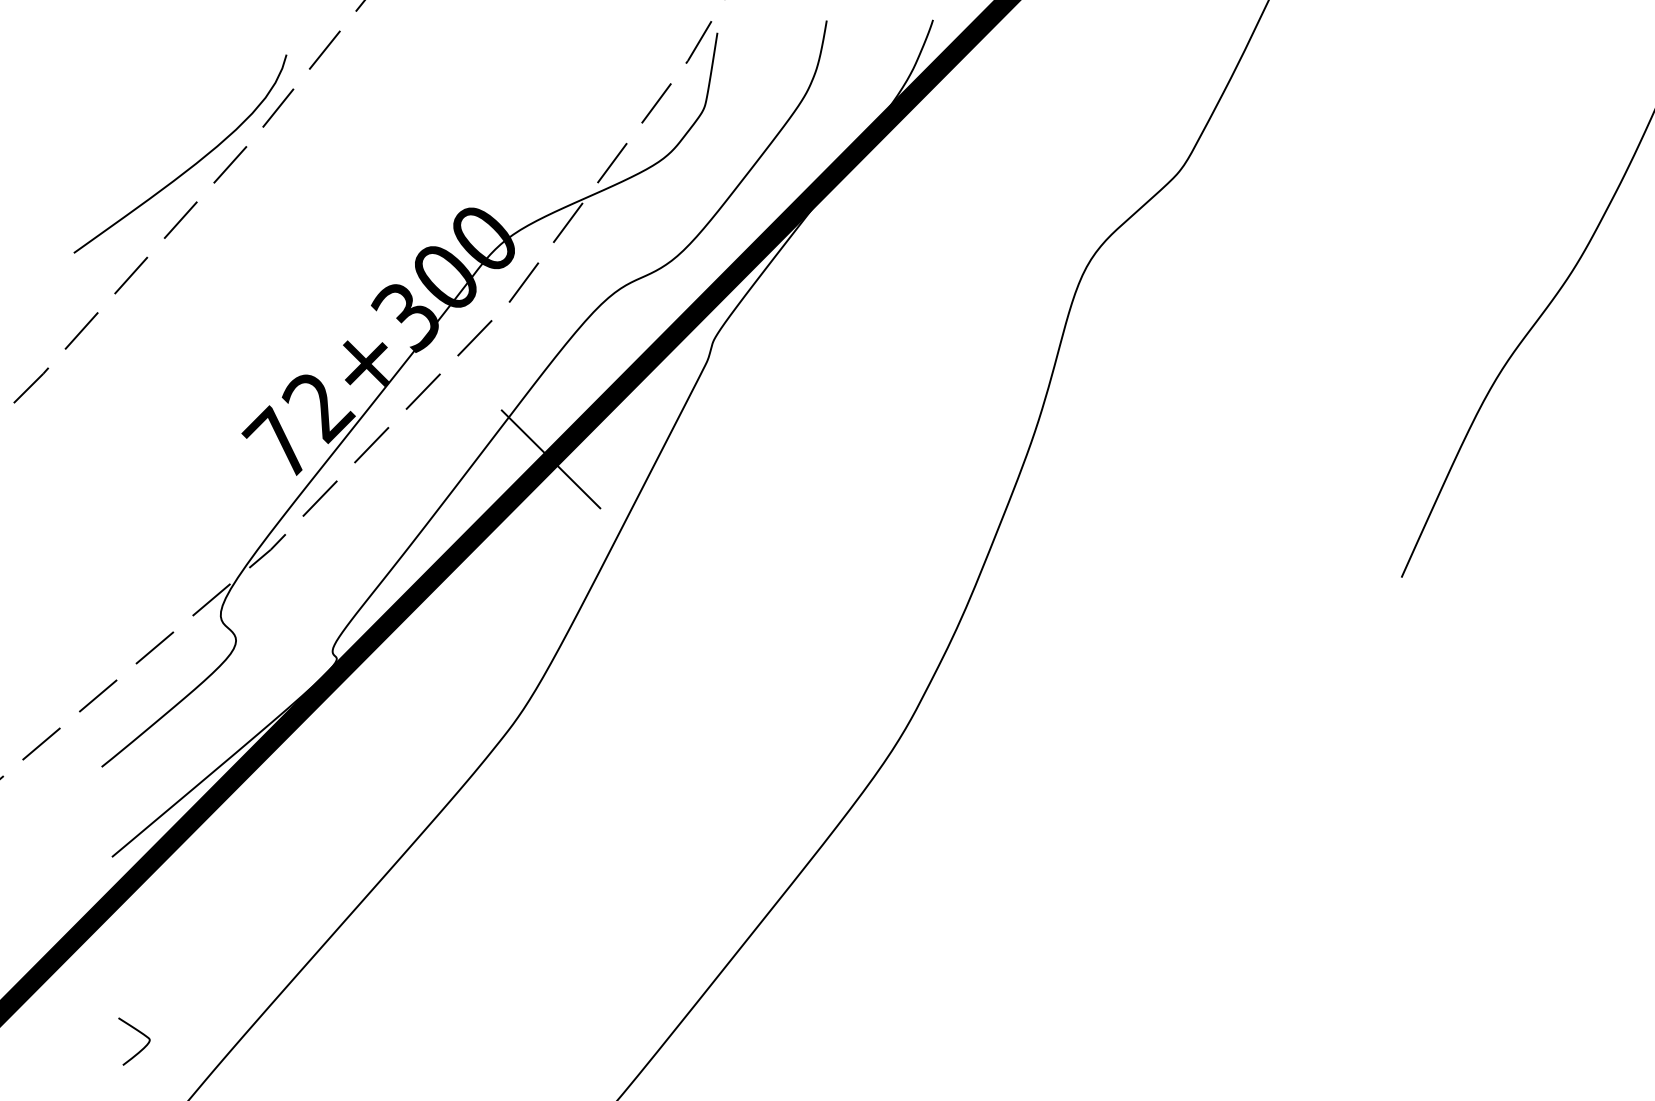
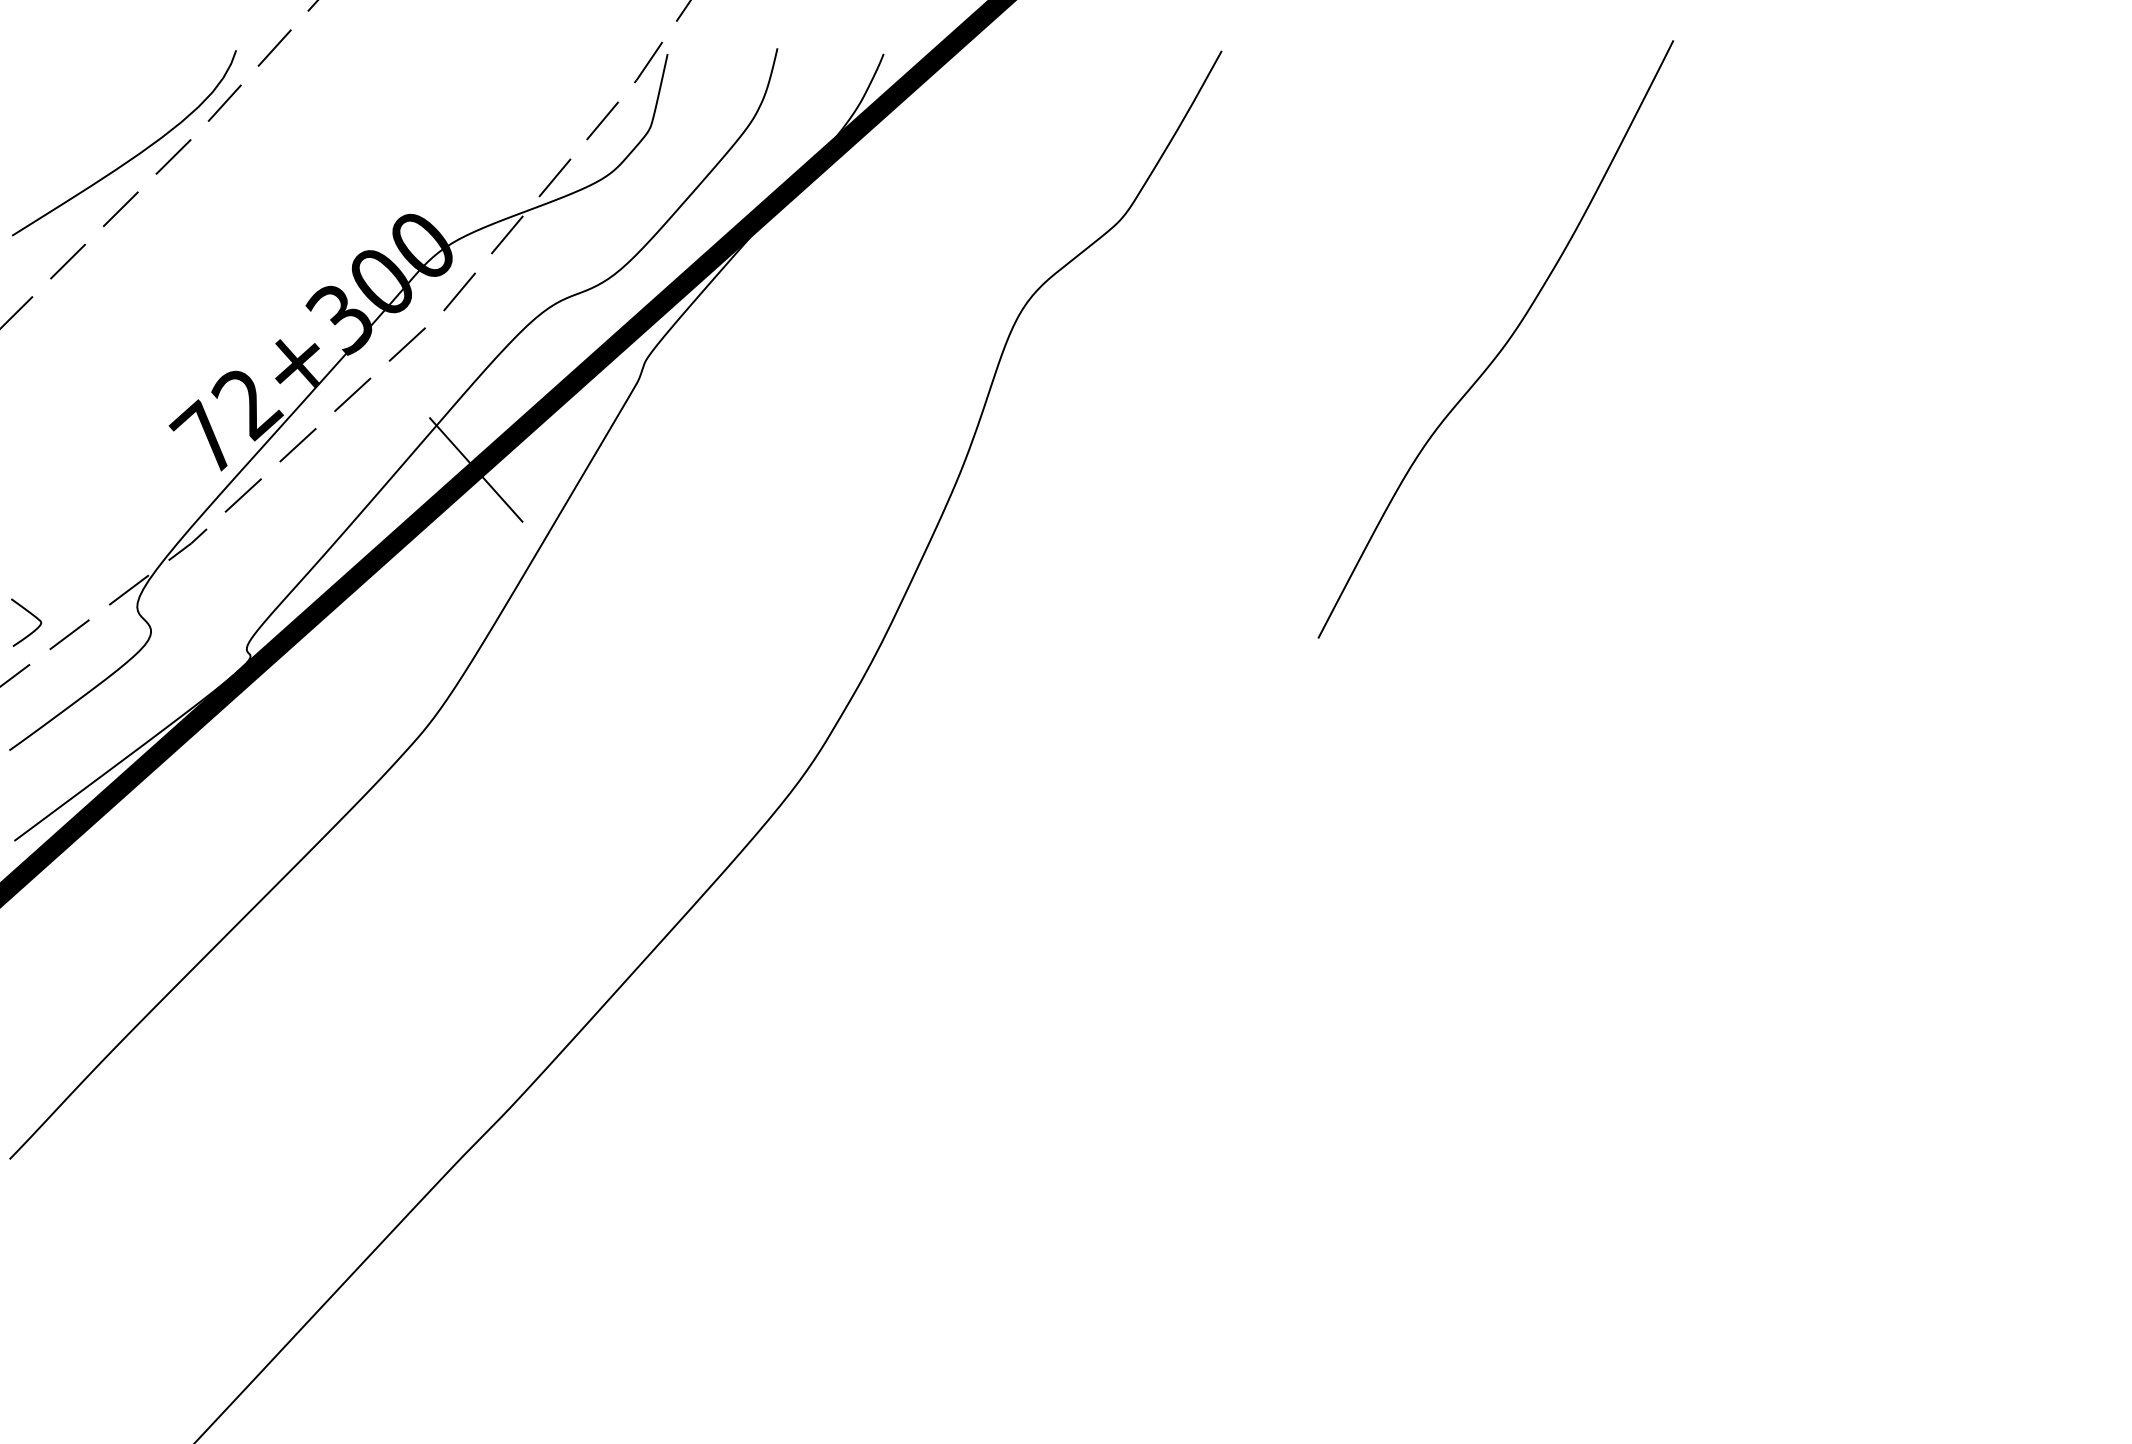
curve: (138, 1032) -> (30, 614), moved

